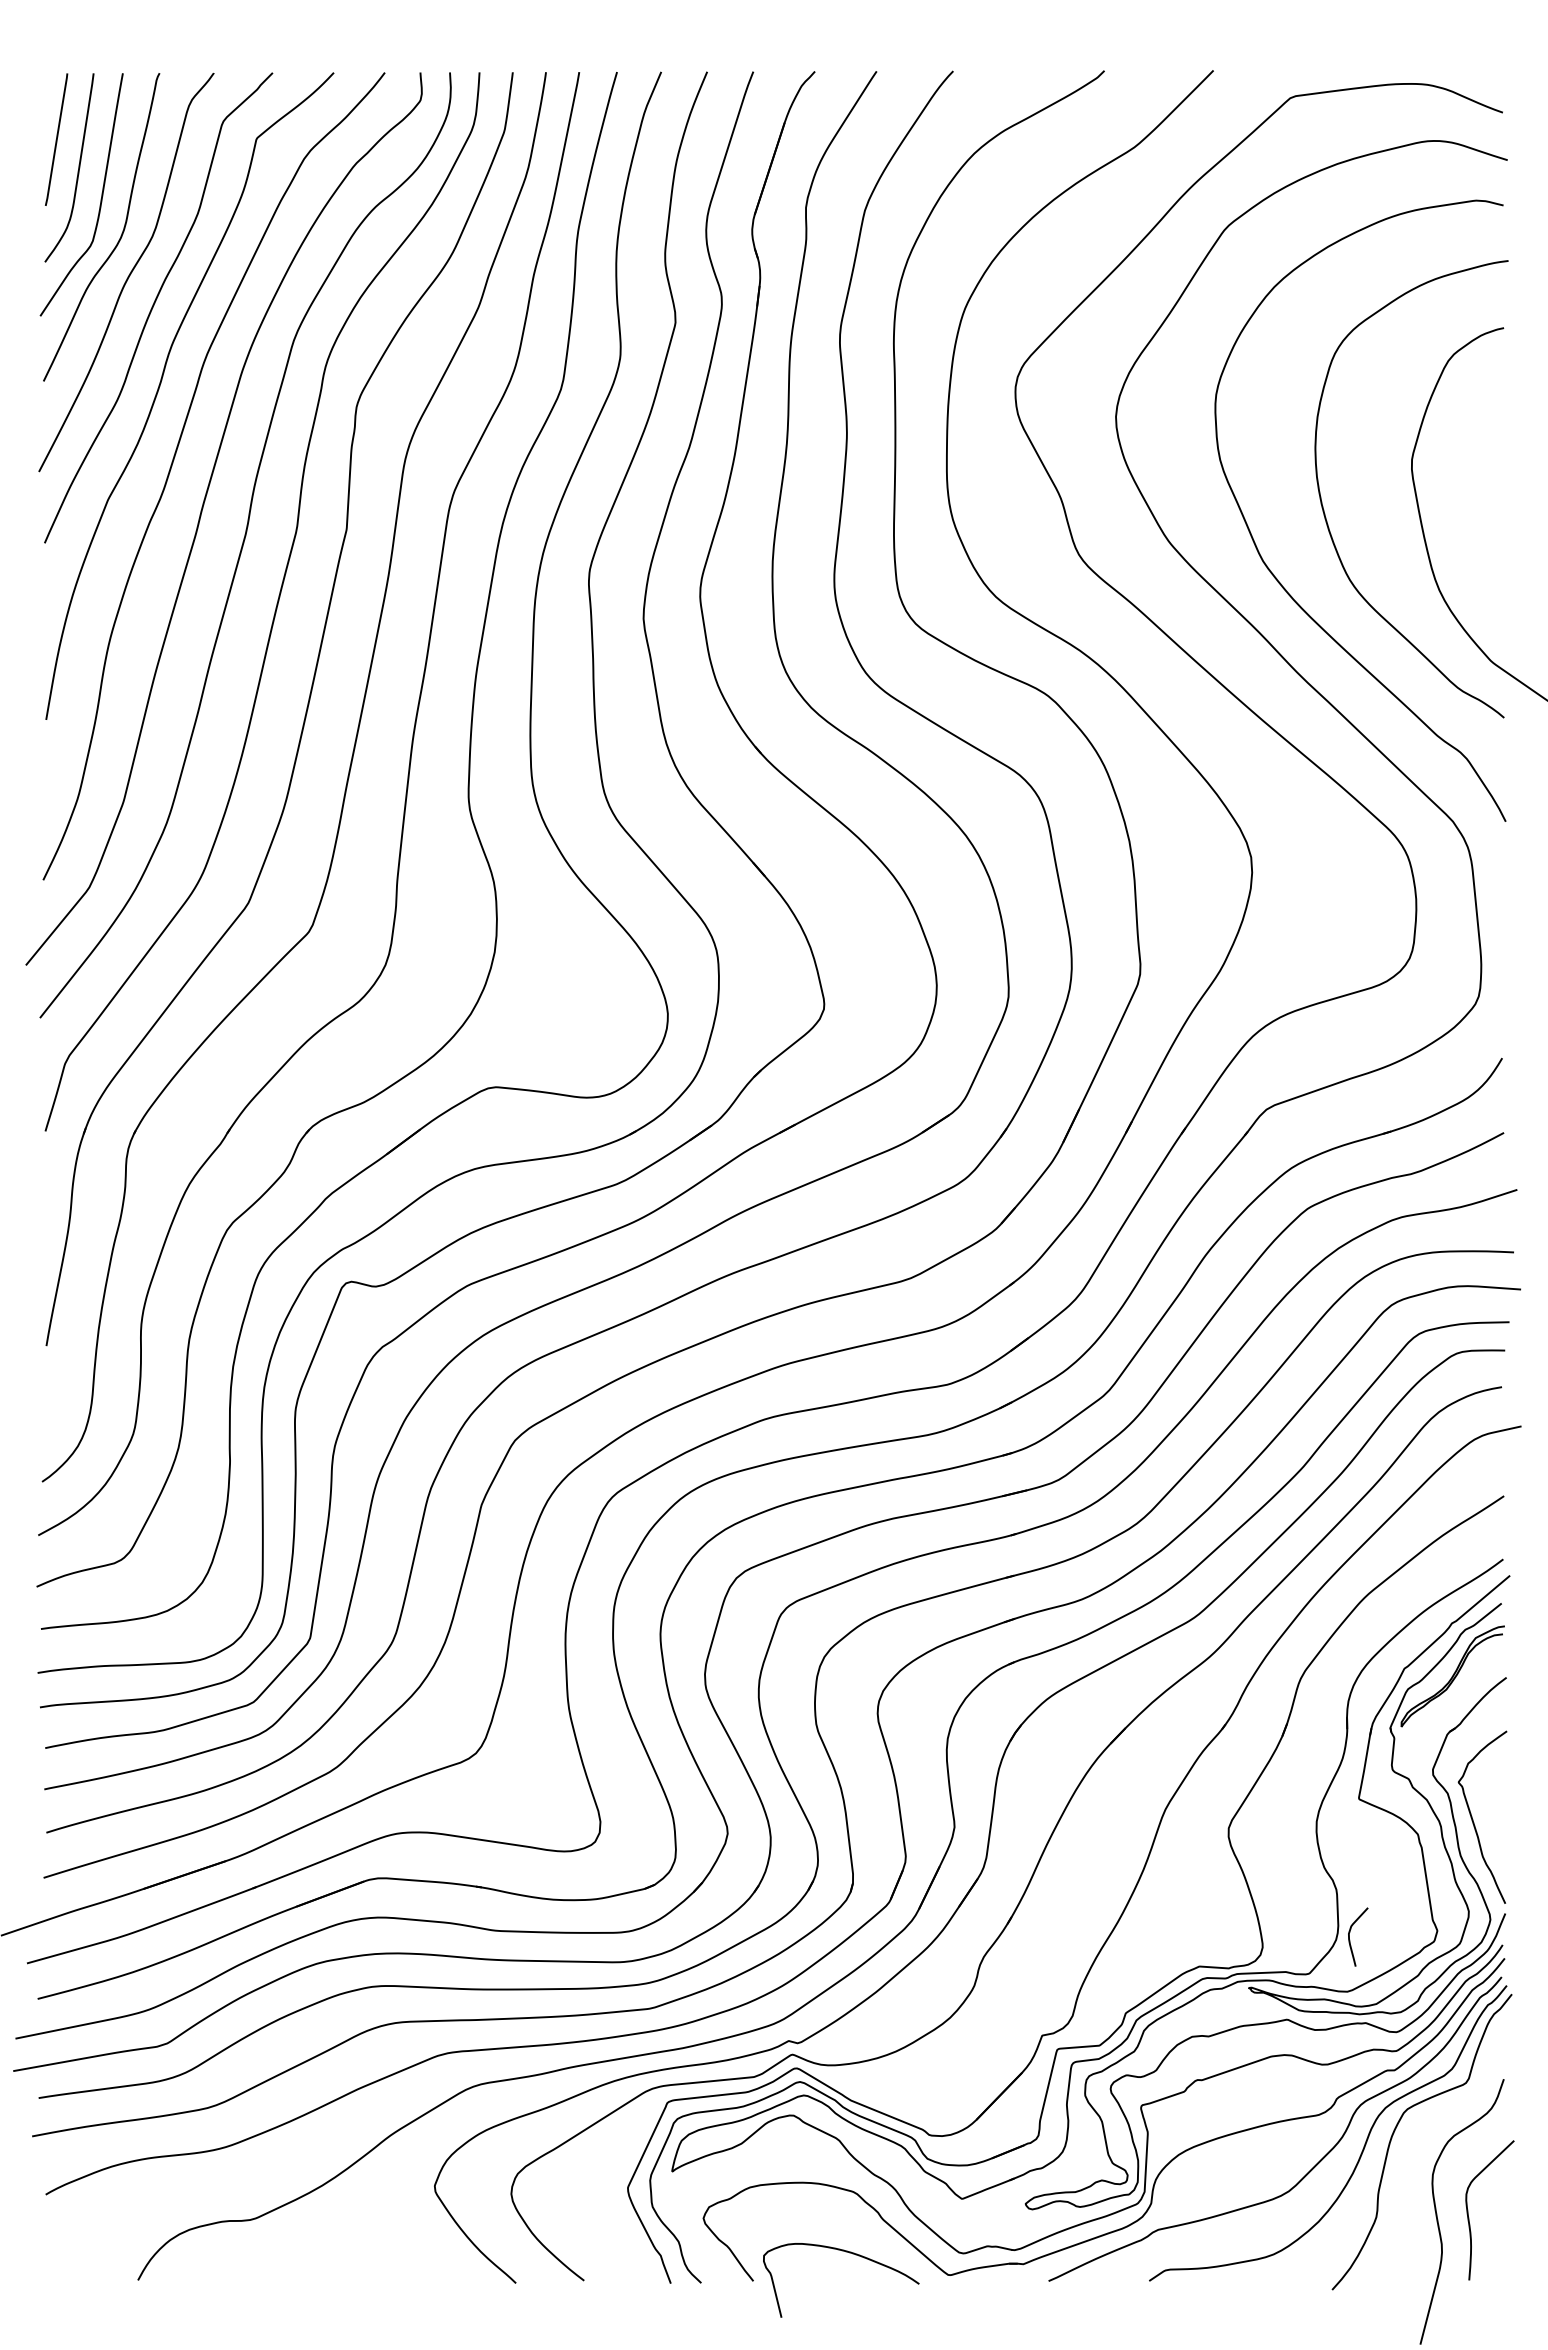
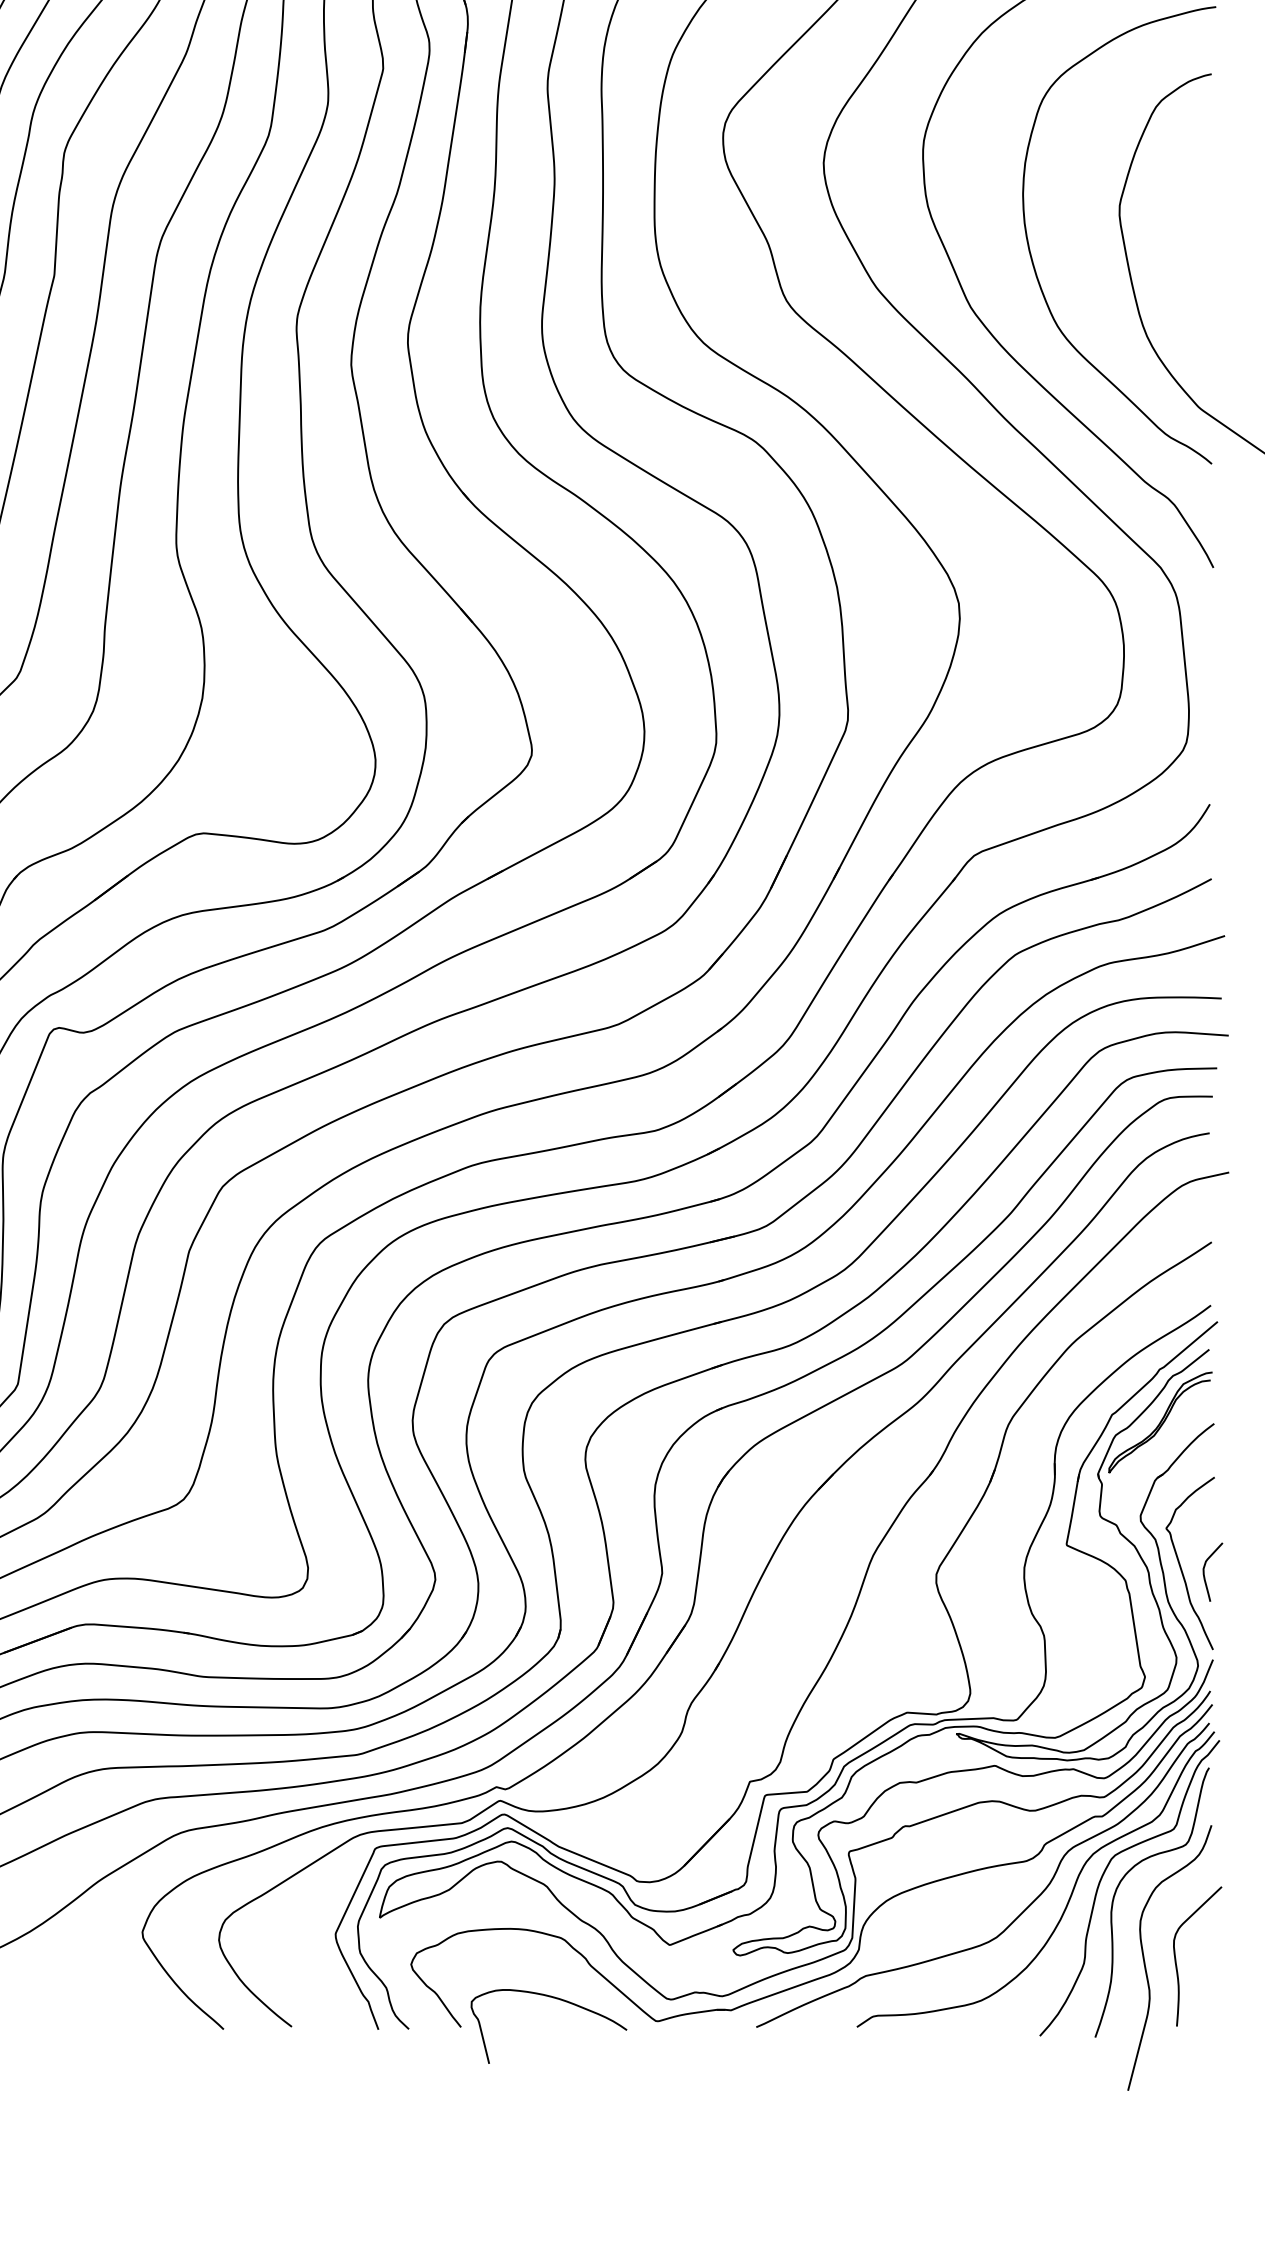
curve: (1350, 1932) -> (1205, 1567), moved
curve: (1411, 2140) -> (1119, 1886), added

